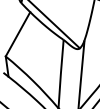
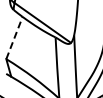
line: (17, 34) -> (14, 38), solid -> dashed

